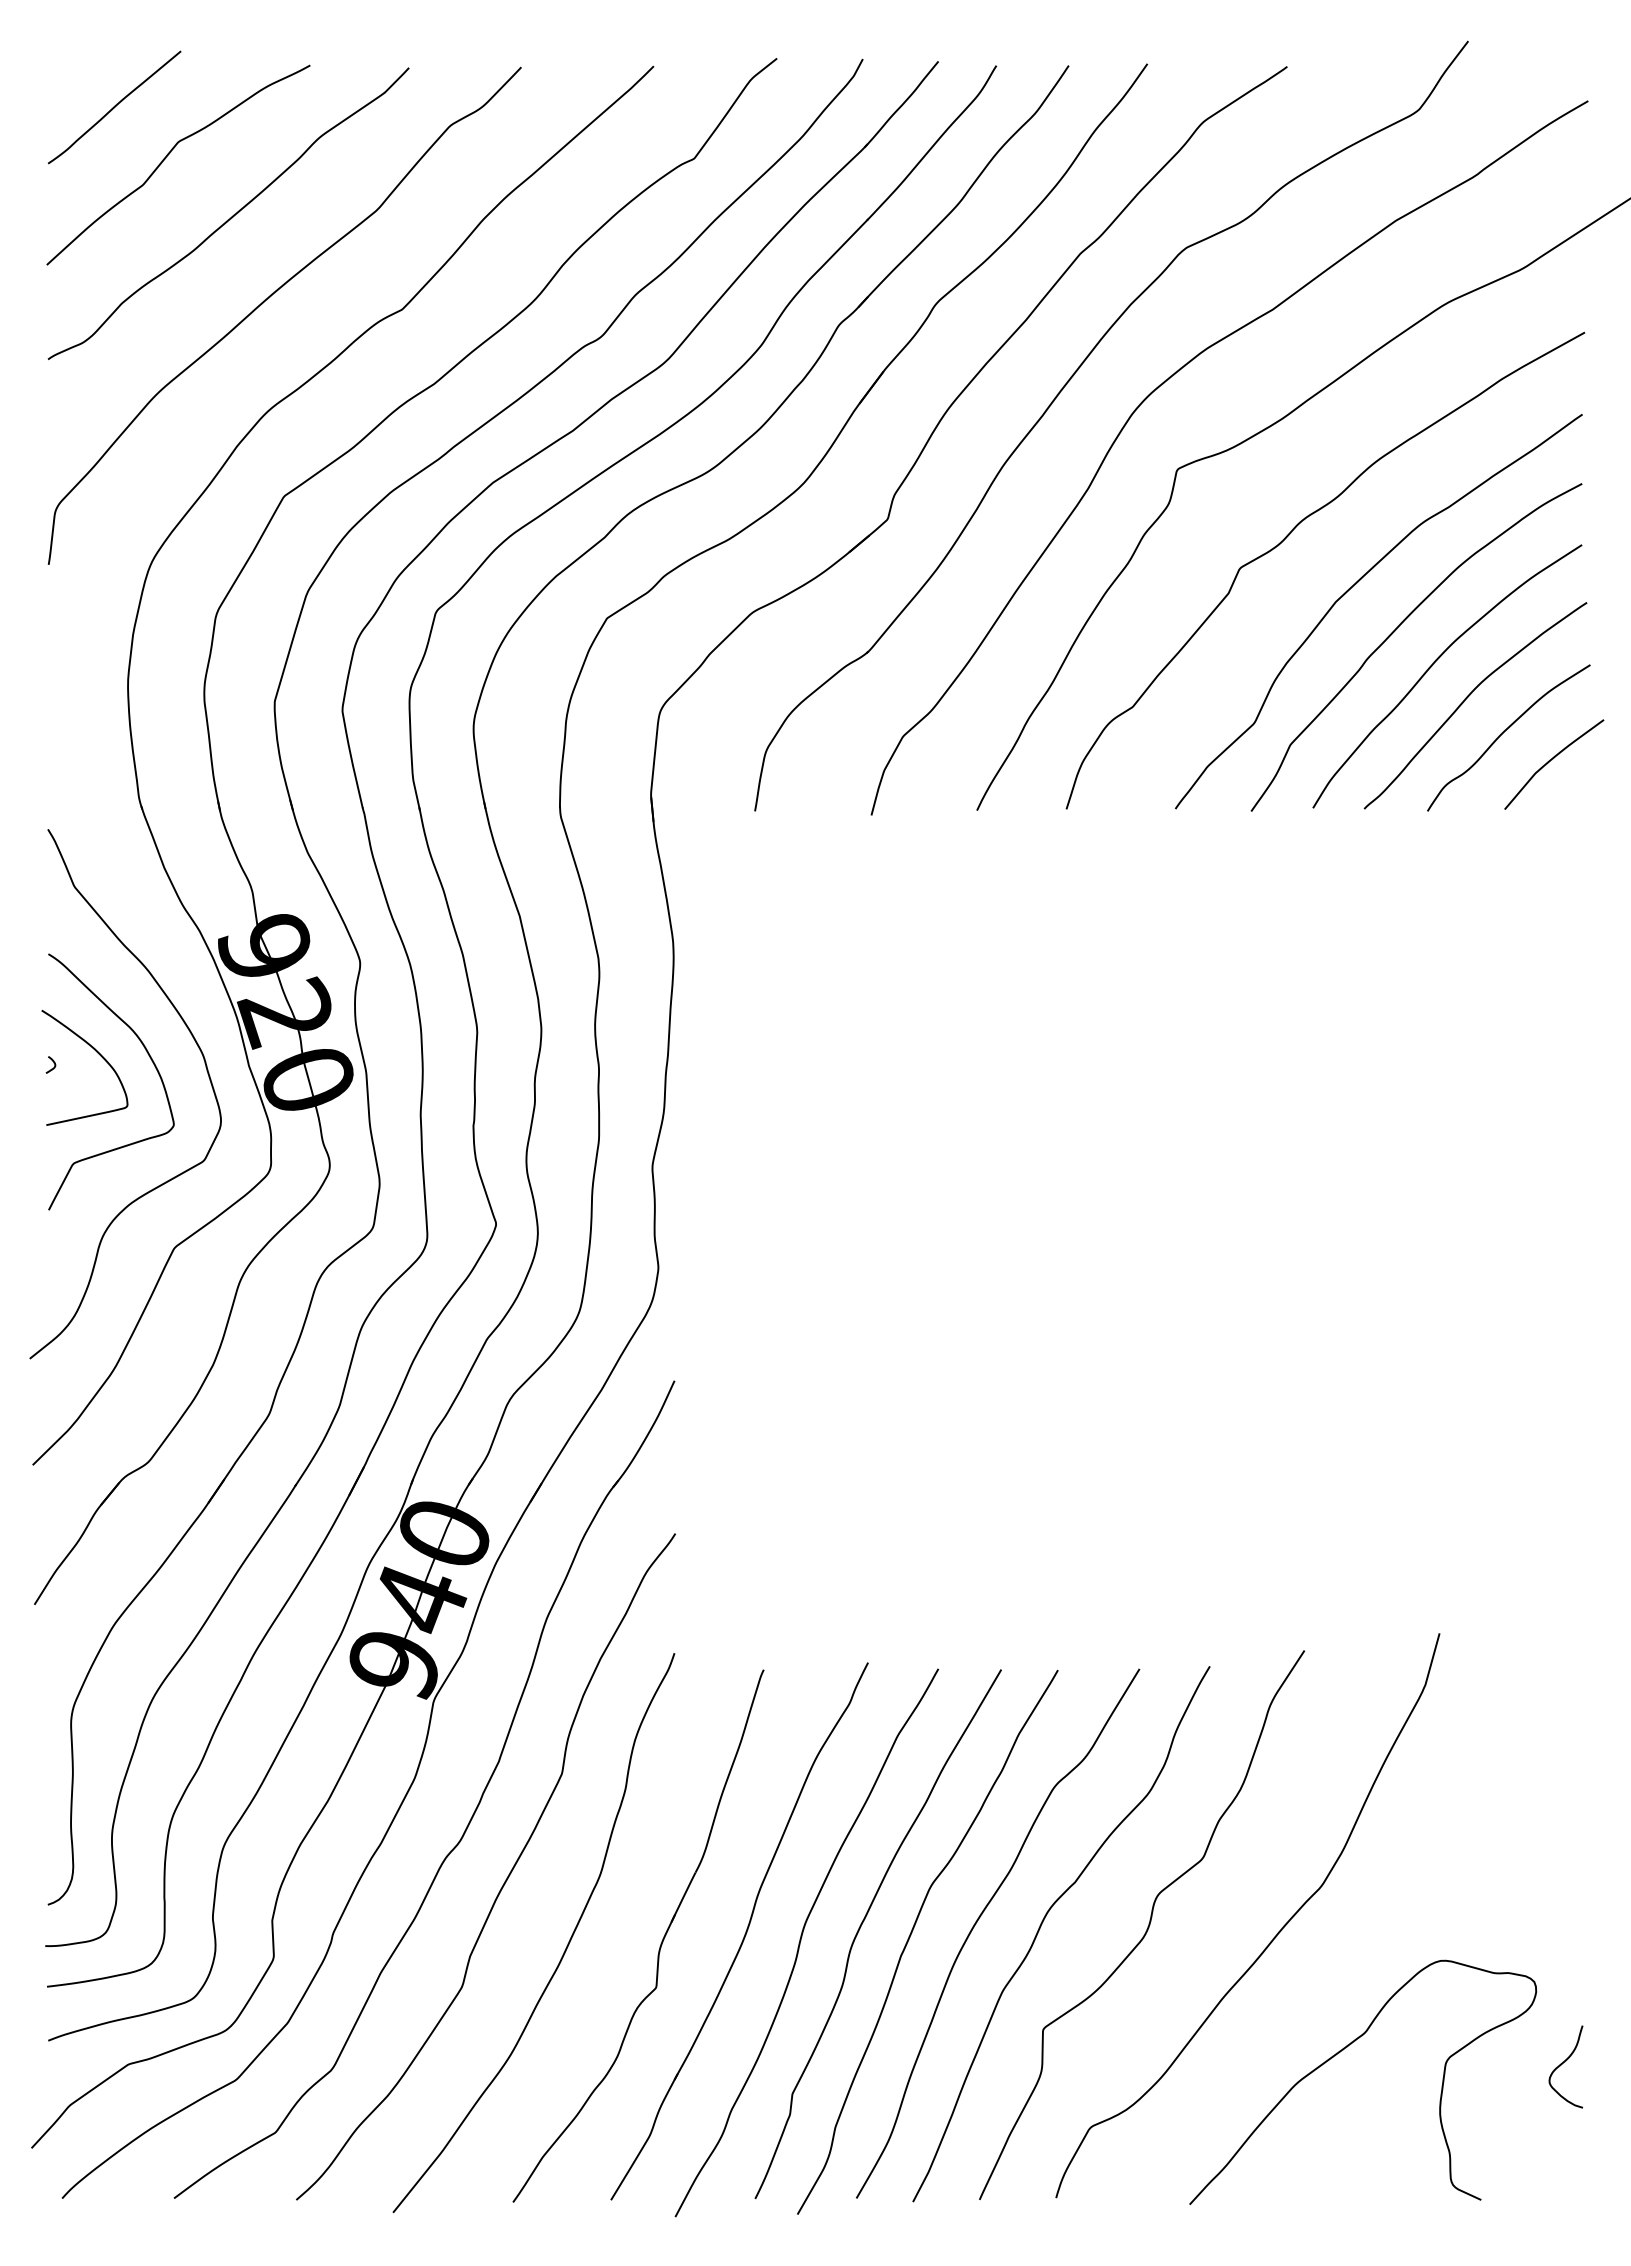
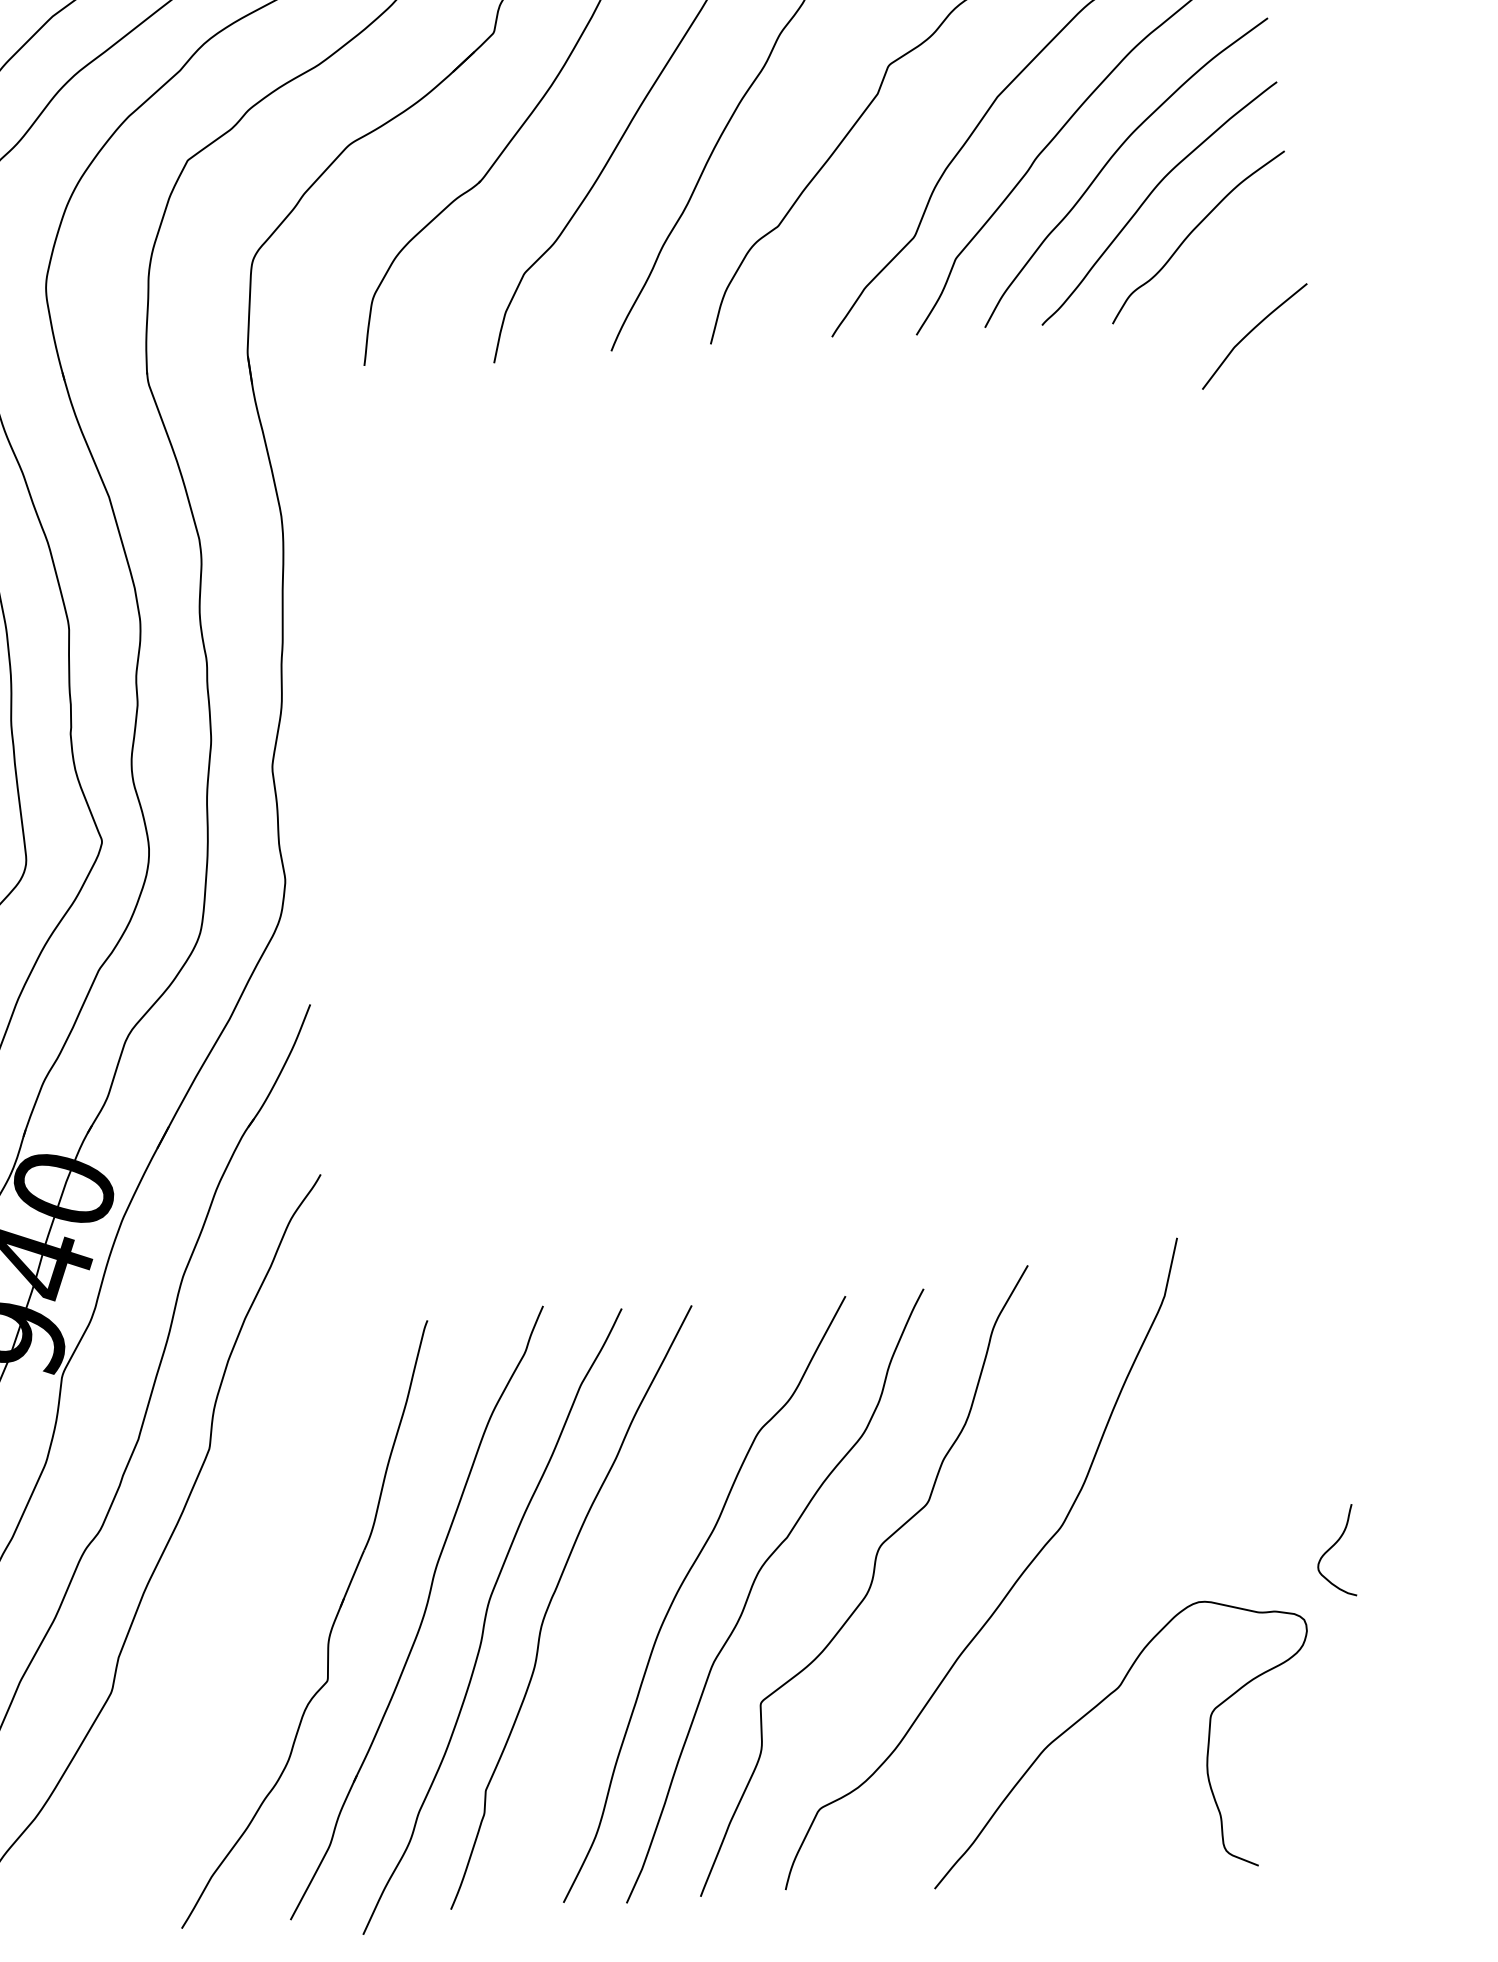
curve: (1551, 760) -> (1251, 332), moved
curve: (911, 1935) -> (608, 1606), removed
curve: (565, 1948) -> (224, 1642), removed
curve: (1563, 2063) -> (1332, 1547), moved

